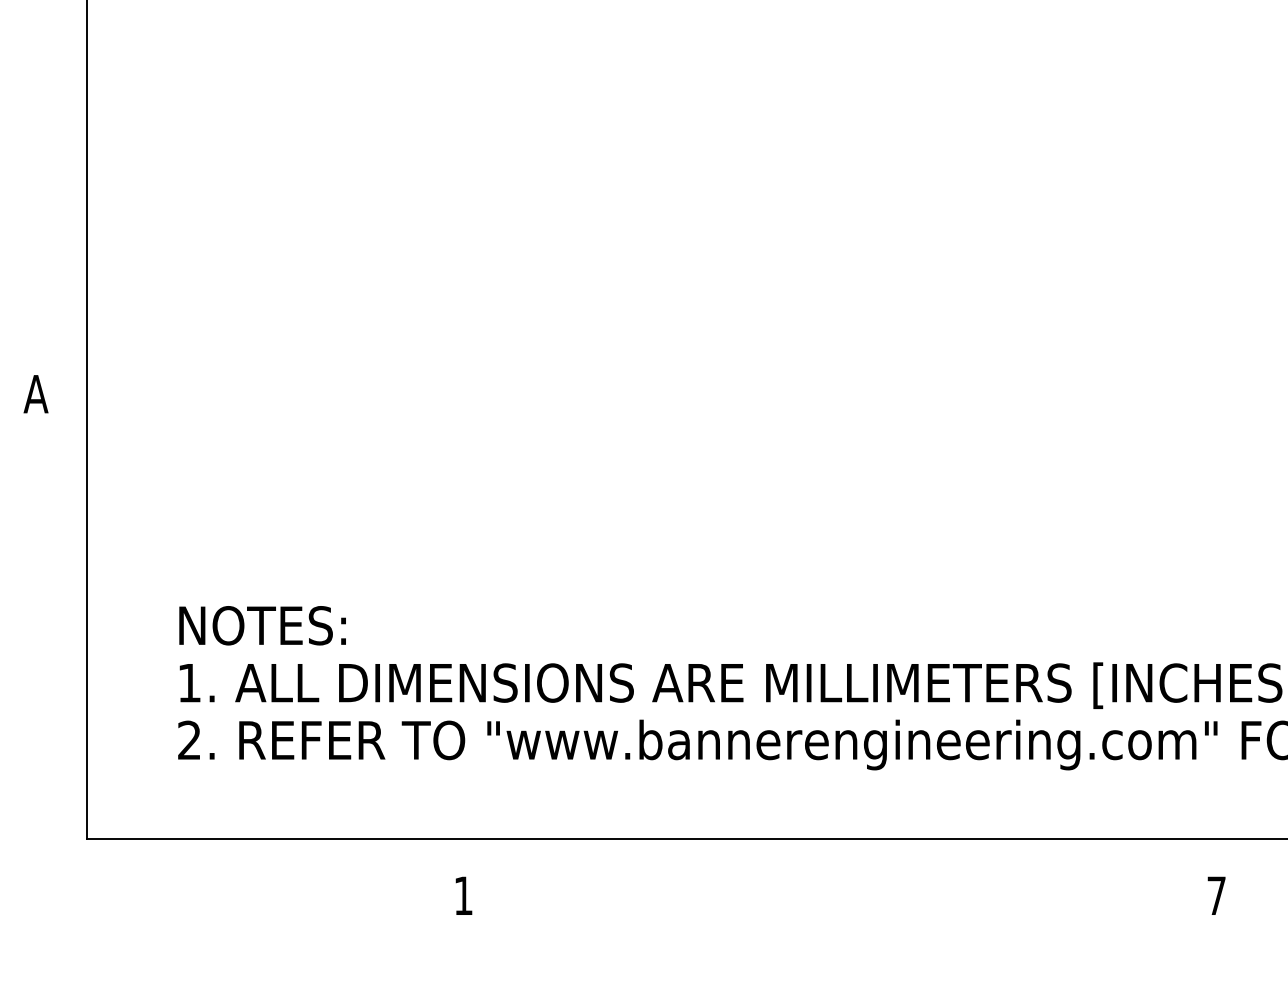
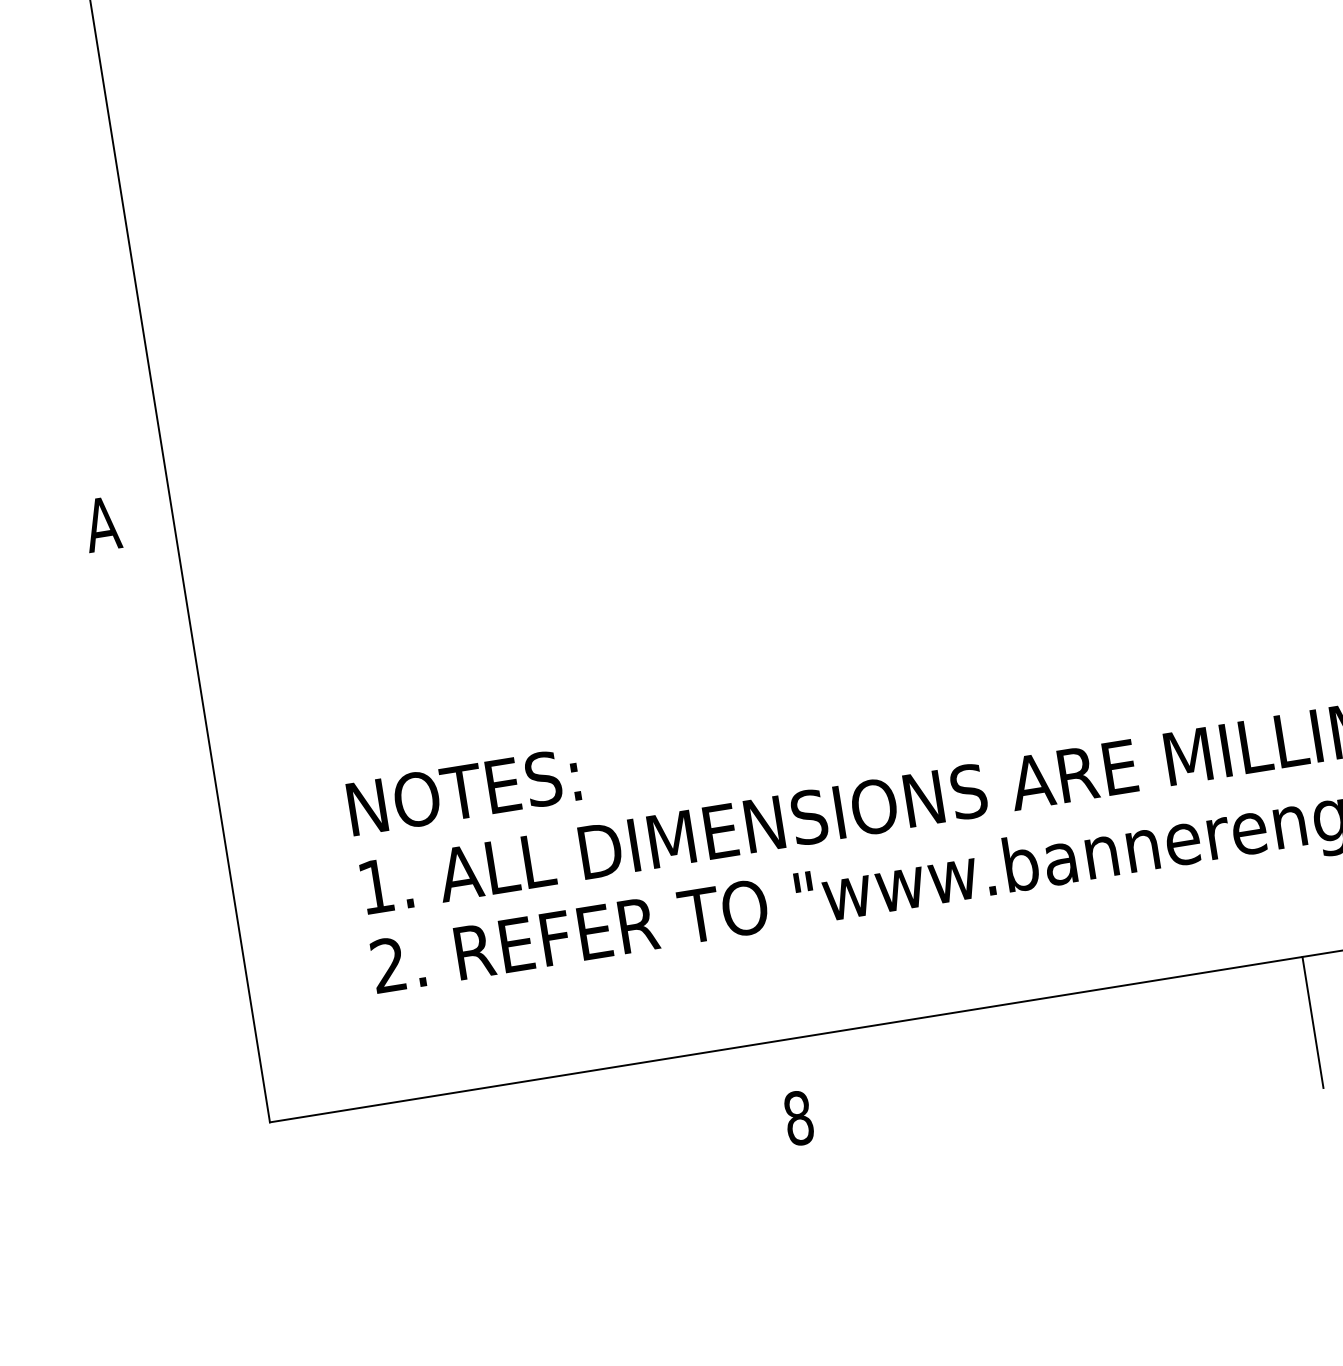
line: (840, 886) -> (1313, 1022), added
text: (463, 895) -> (798, 1117), 1 -> 8

